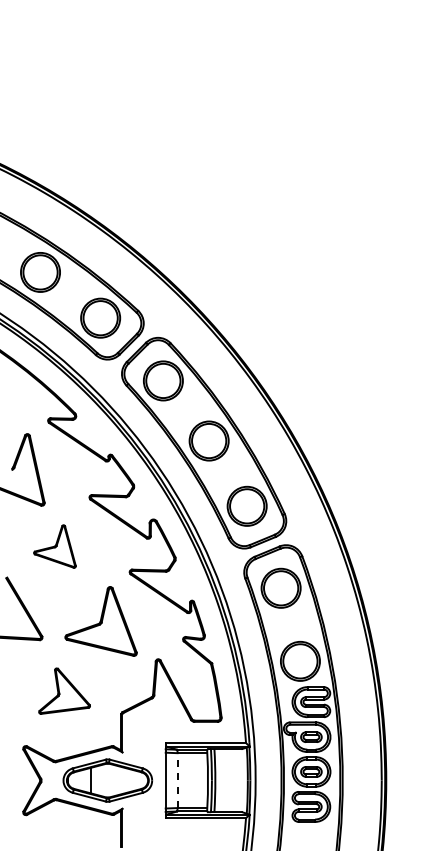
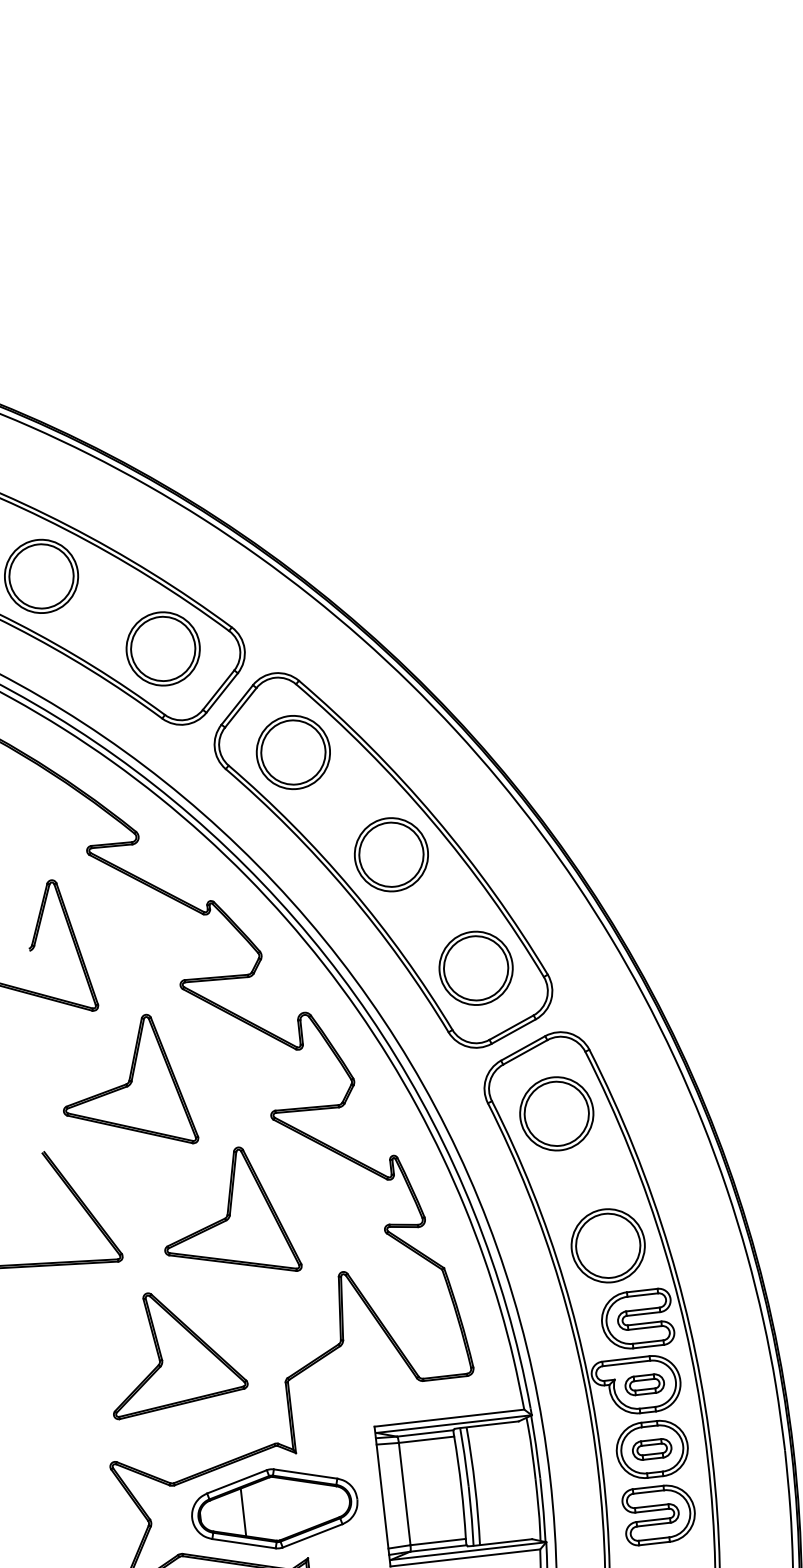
part: (54, 546) -> (125, 1084), size x1.67
part: (64, 690) -> (174, 1350), size x1.43
line: (177, 780) -> (404, 1493), dashed -> solid

